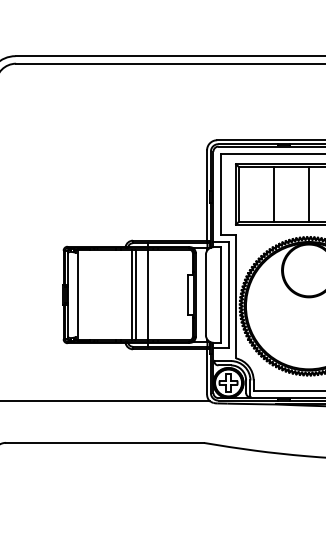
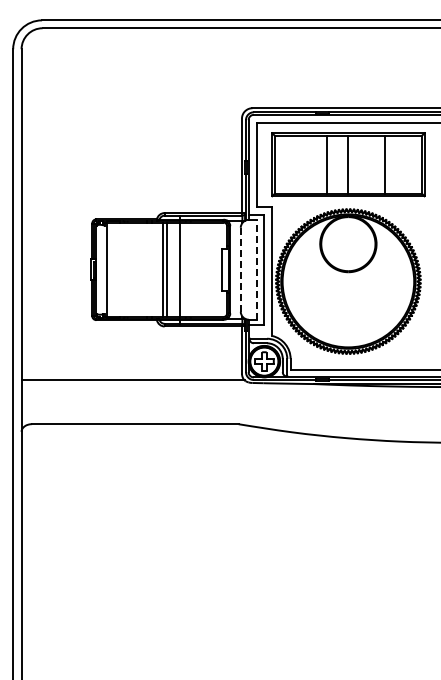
line: (273, 194) -> (326, 164), moved
line: (205, 294) -> (240, 269), solid -> dashed
line: (220, 294) -> (256, 269), solid -> dashed

